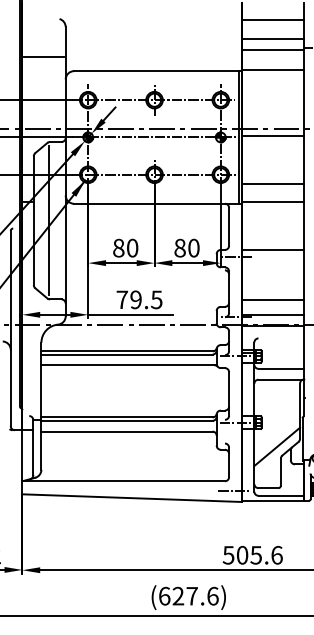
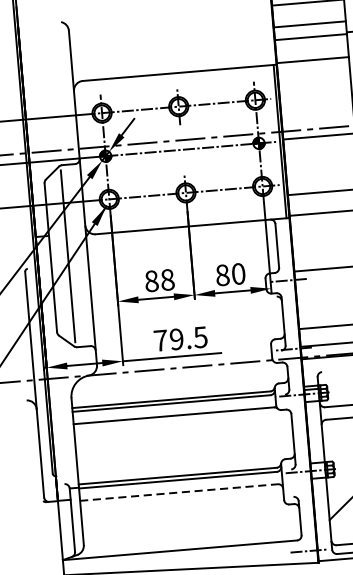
line: (44, 56) -> (47, 66), removed
text: (132, 248) -> (167, 280), 80 -> 88
line: (126, 431) -> (178, 492), solid -> dashed

